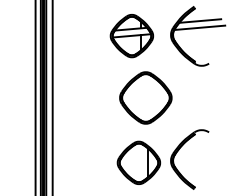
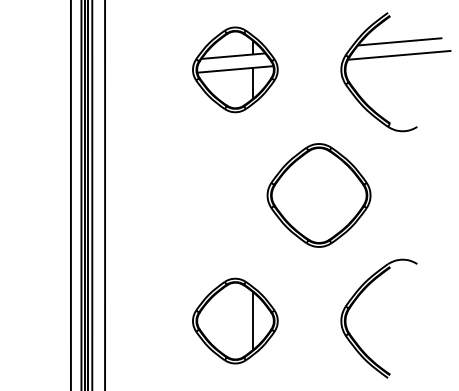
part: (131, 36) -> (234, 70), moved
part: (145, 97) -> (318, 194), moved
part: (138, 162) -> (234, 320), moved

